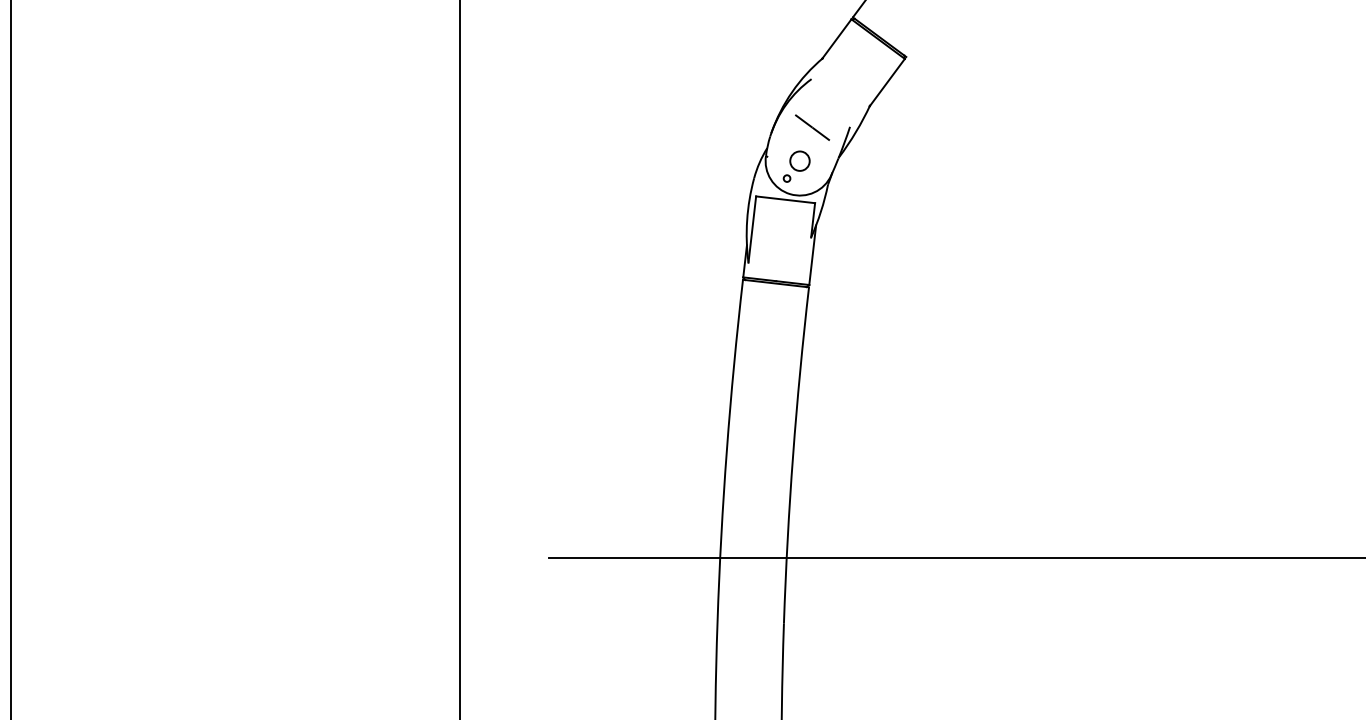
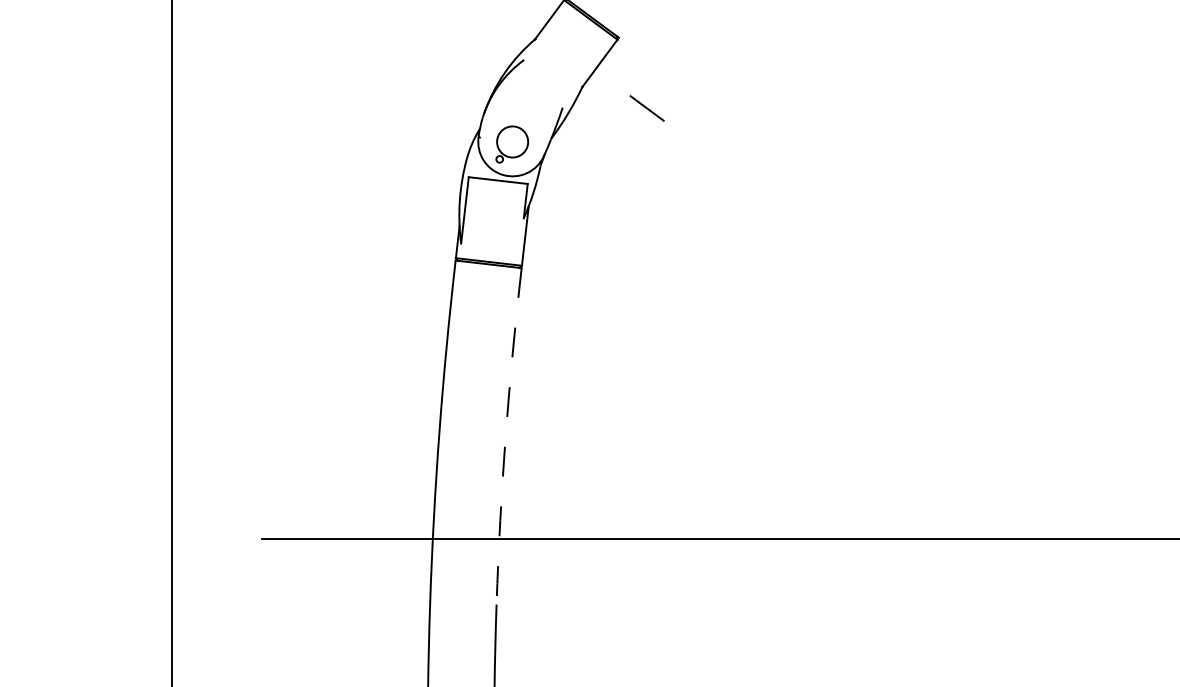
line: (812, 127) -> (647, 108), moved
circle: (799, 160) -> (512, 141), size x1.6
arc: (793, 455) -> (506, 436), solid -> dashed

